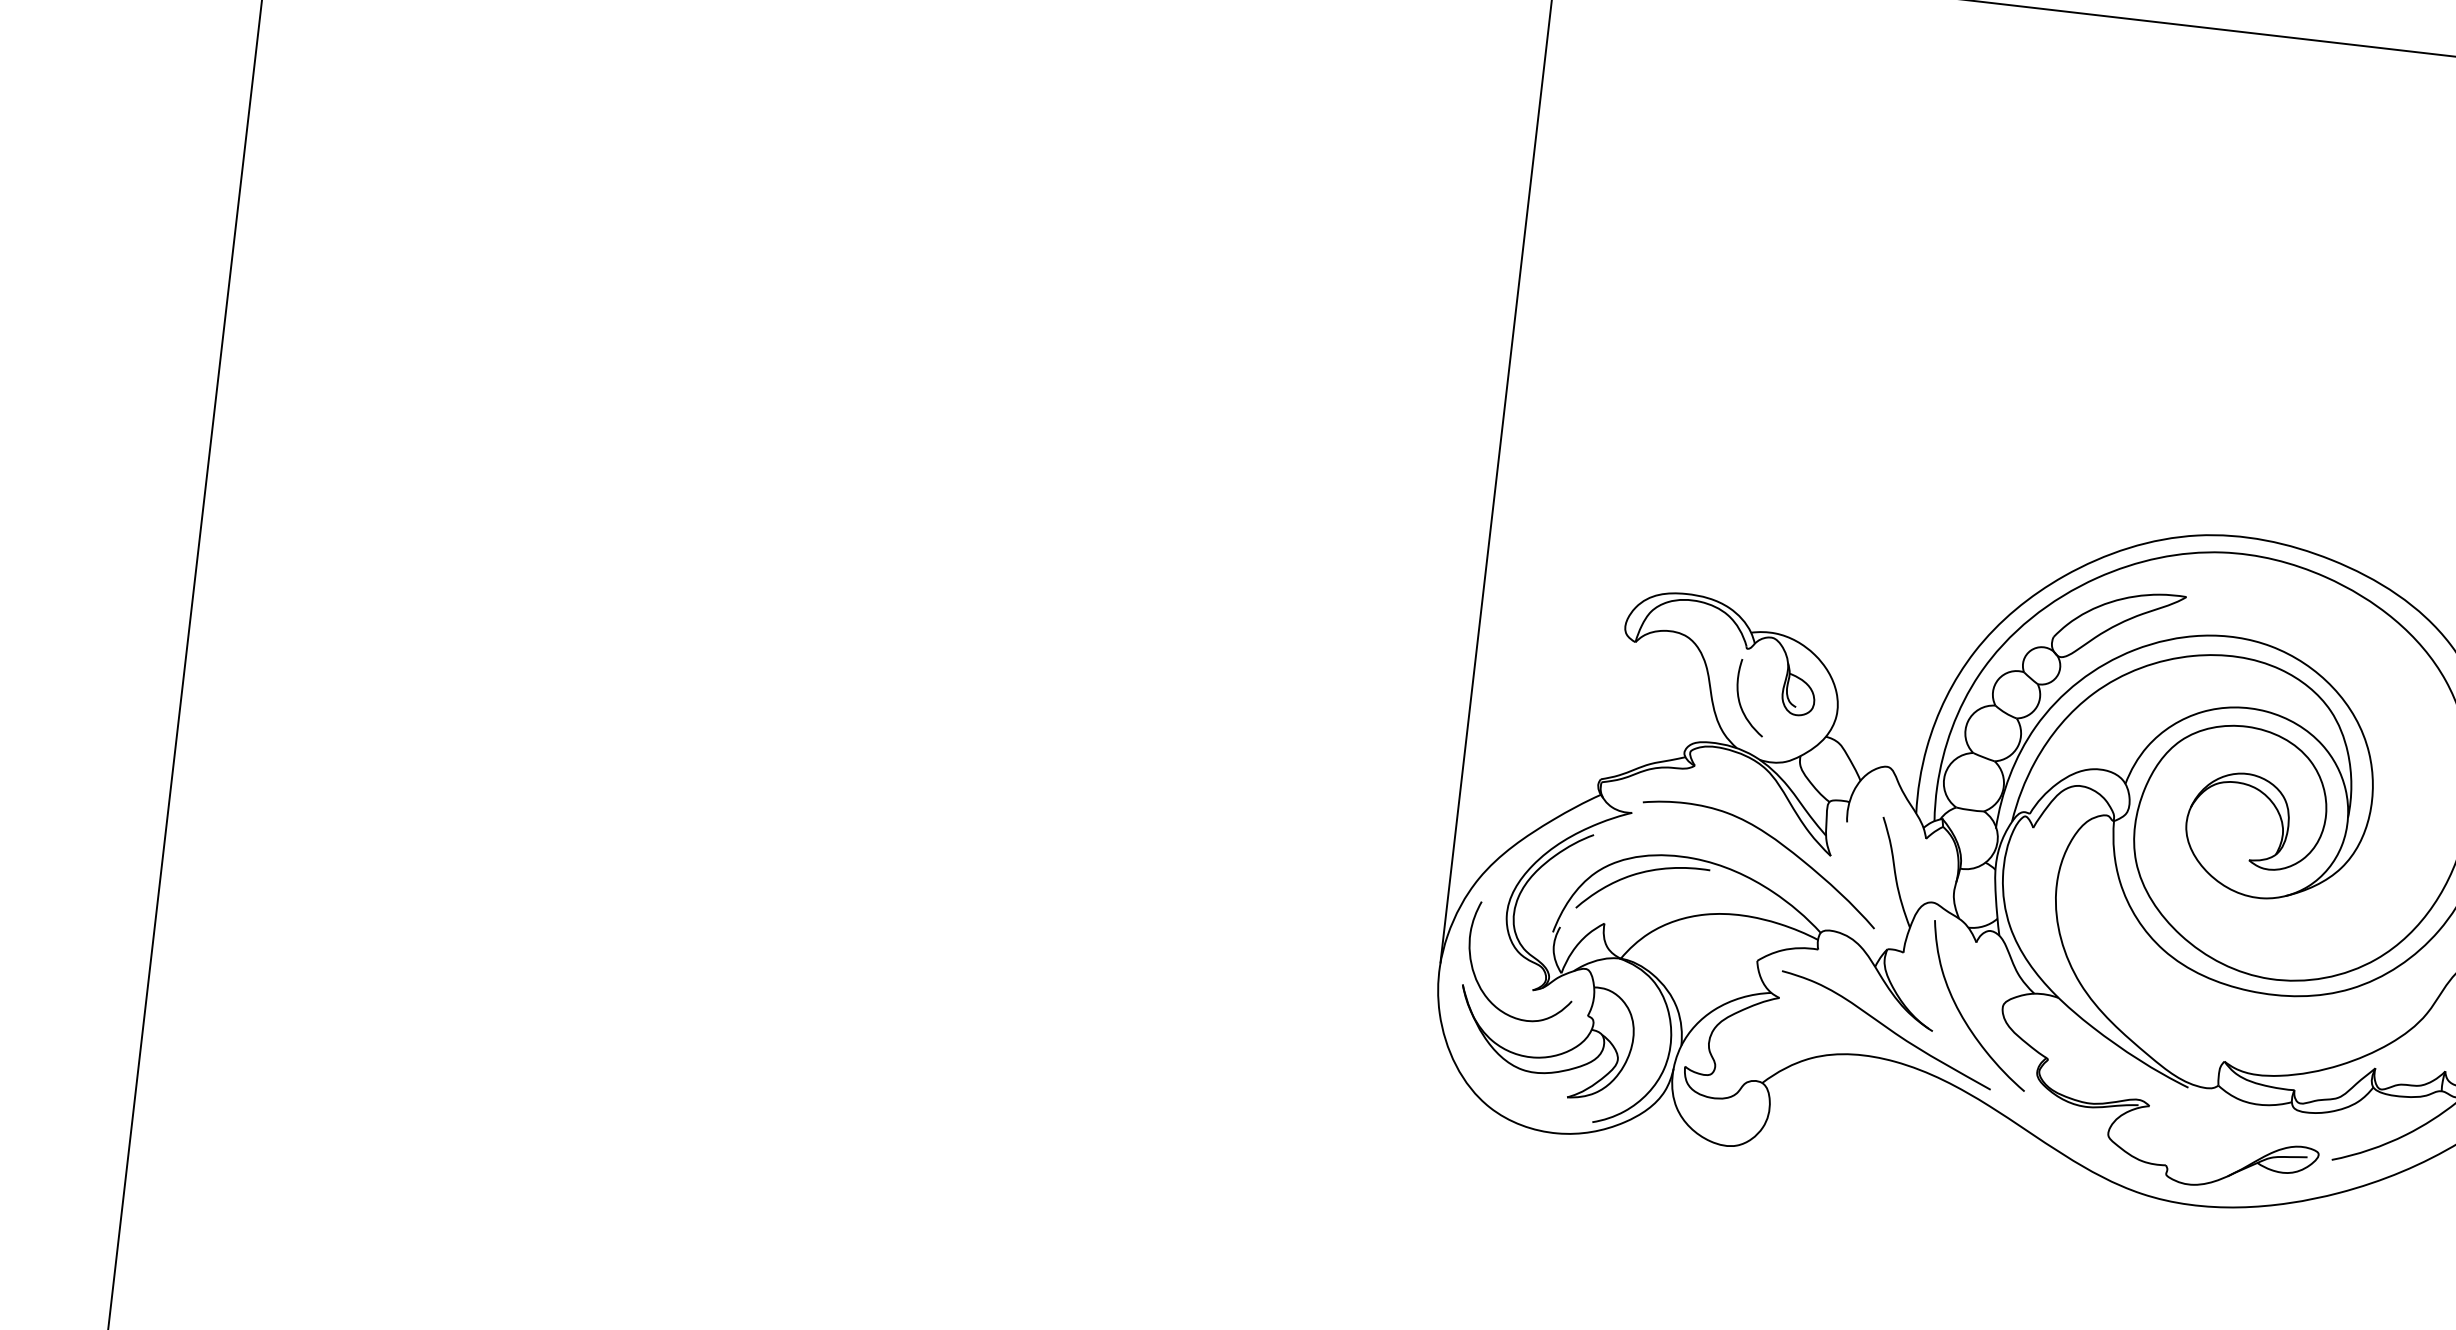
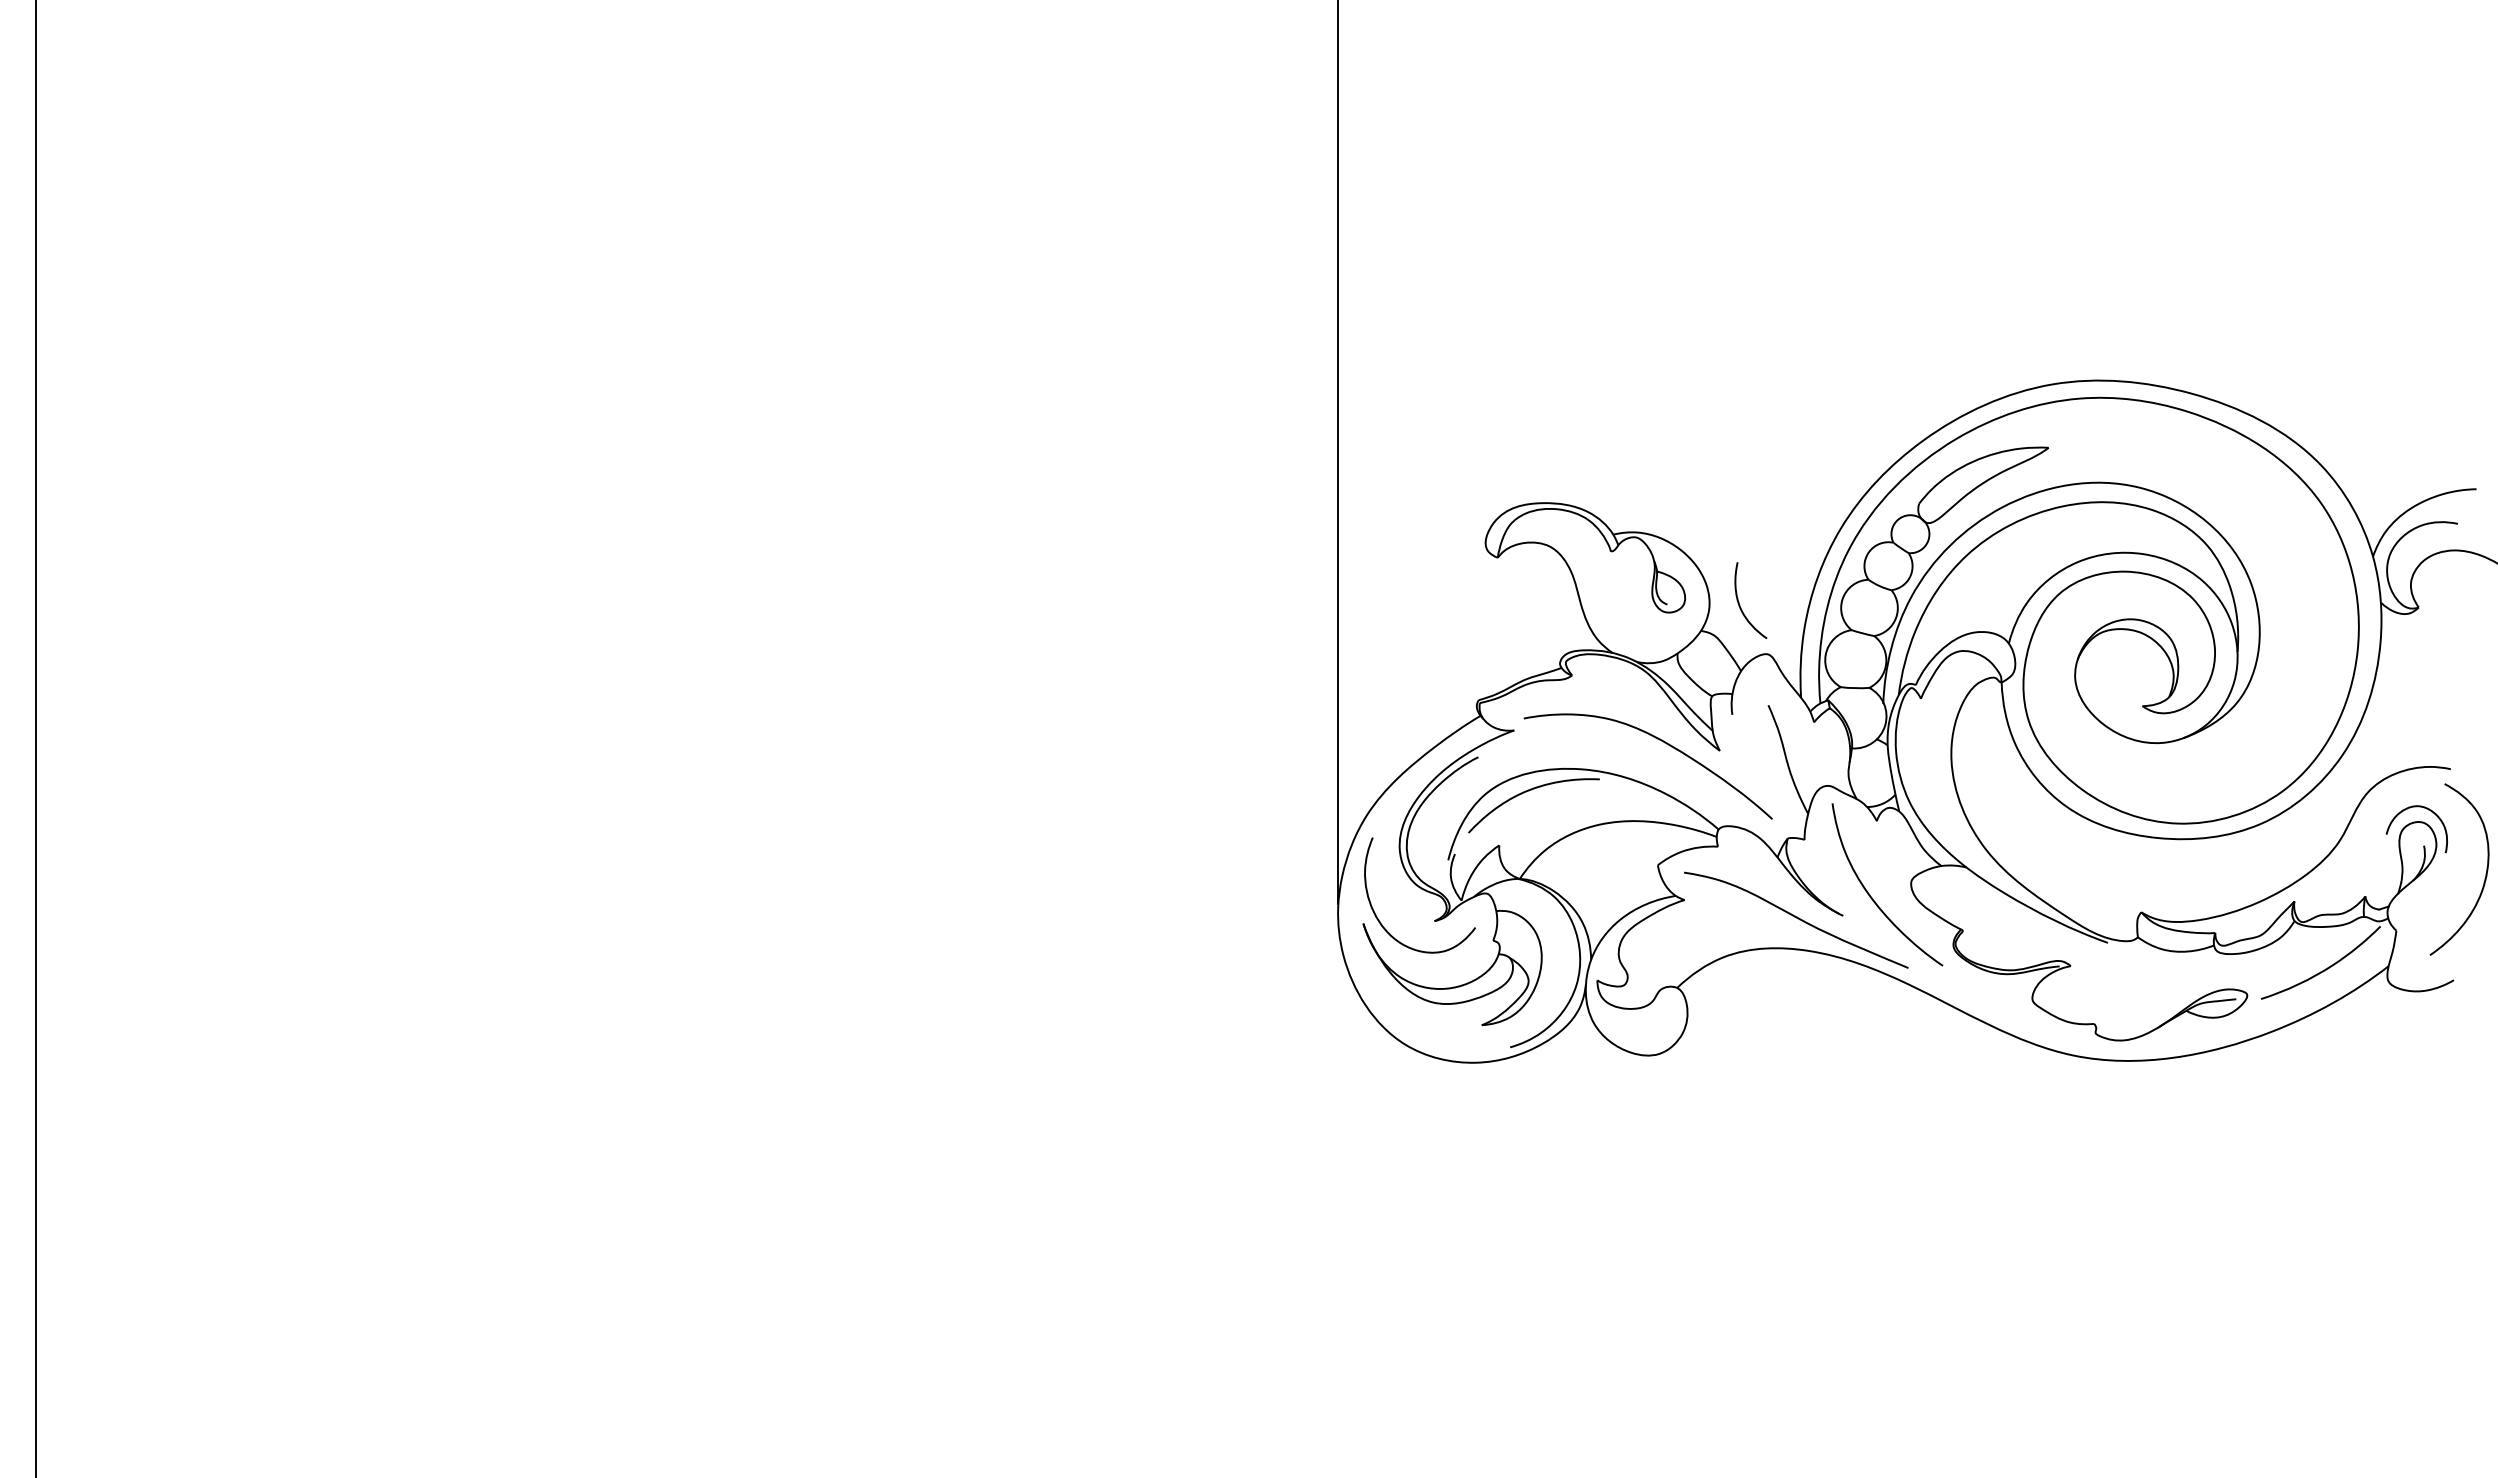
curve: (1739, 698) -> (1739, 602), moved

